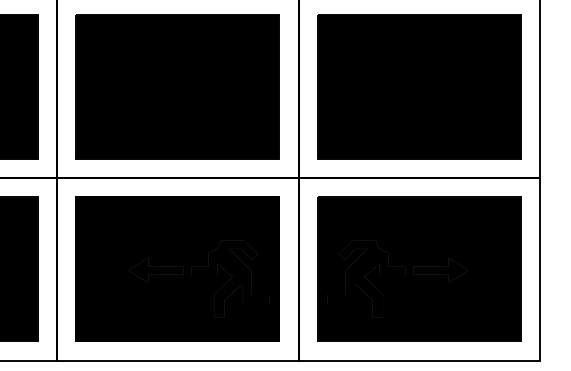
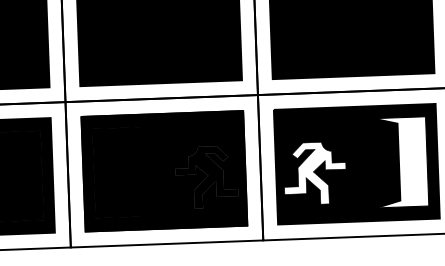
fill: (474, 269) -> (400, 162), removed
fill: (366, 278) -> (315, 173), removed

